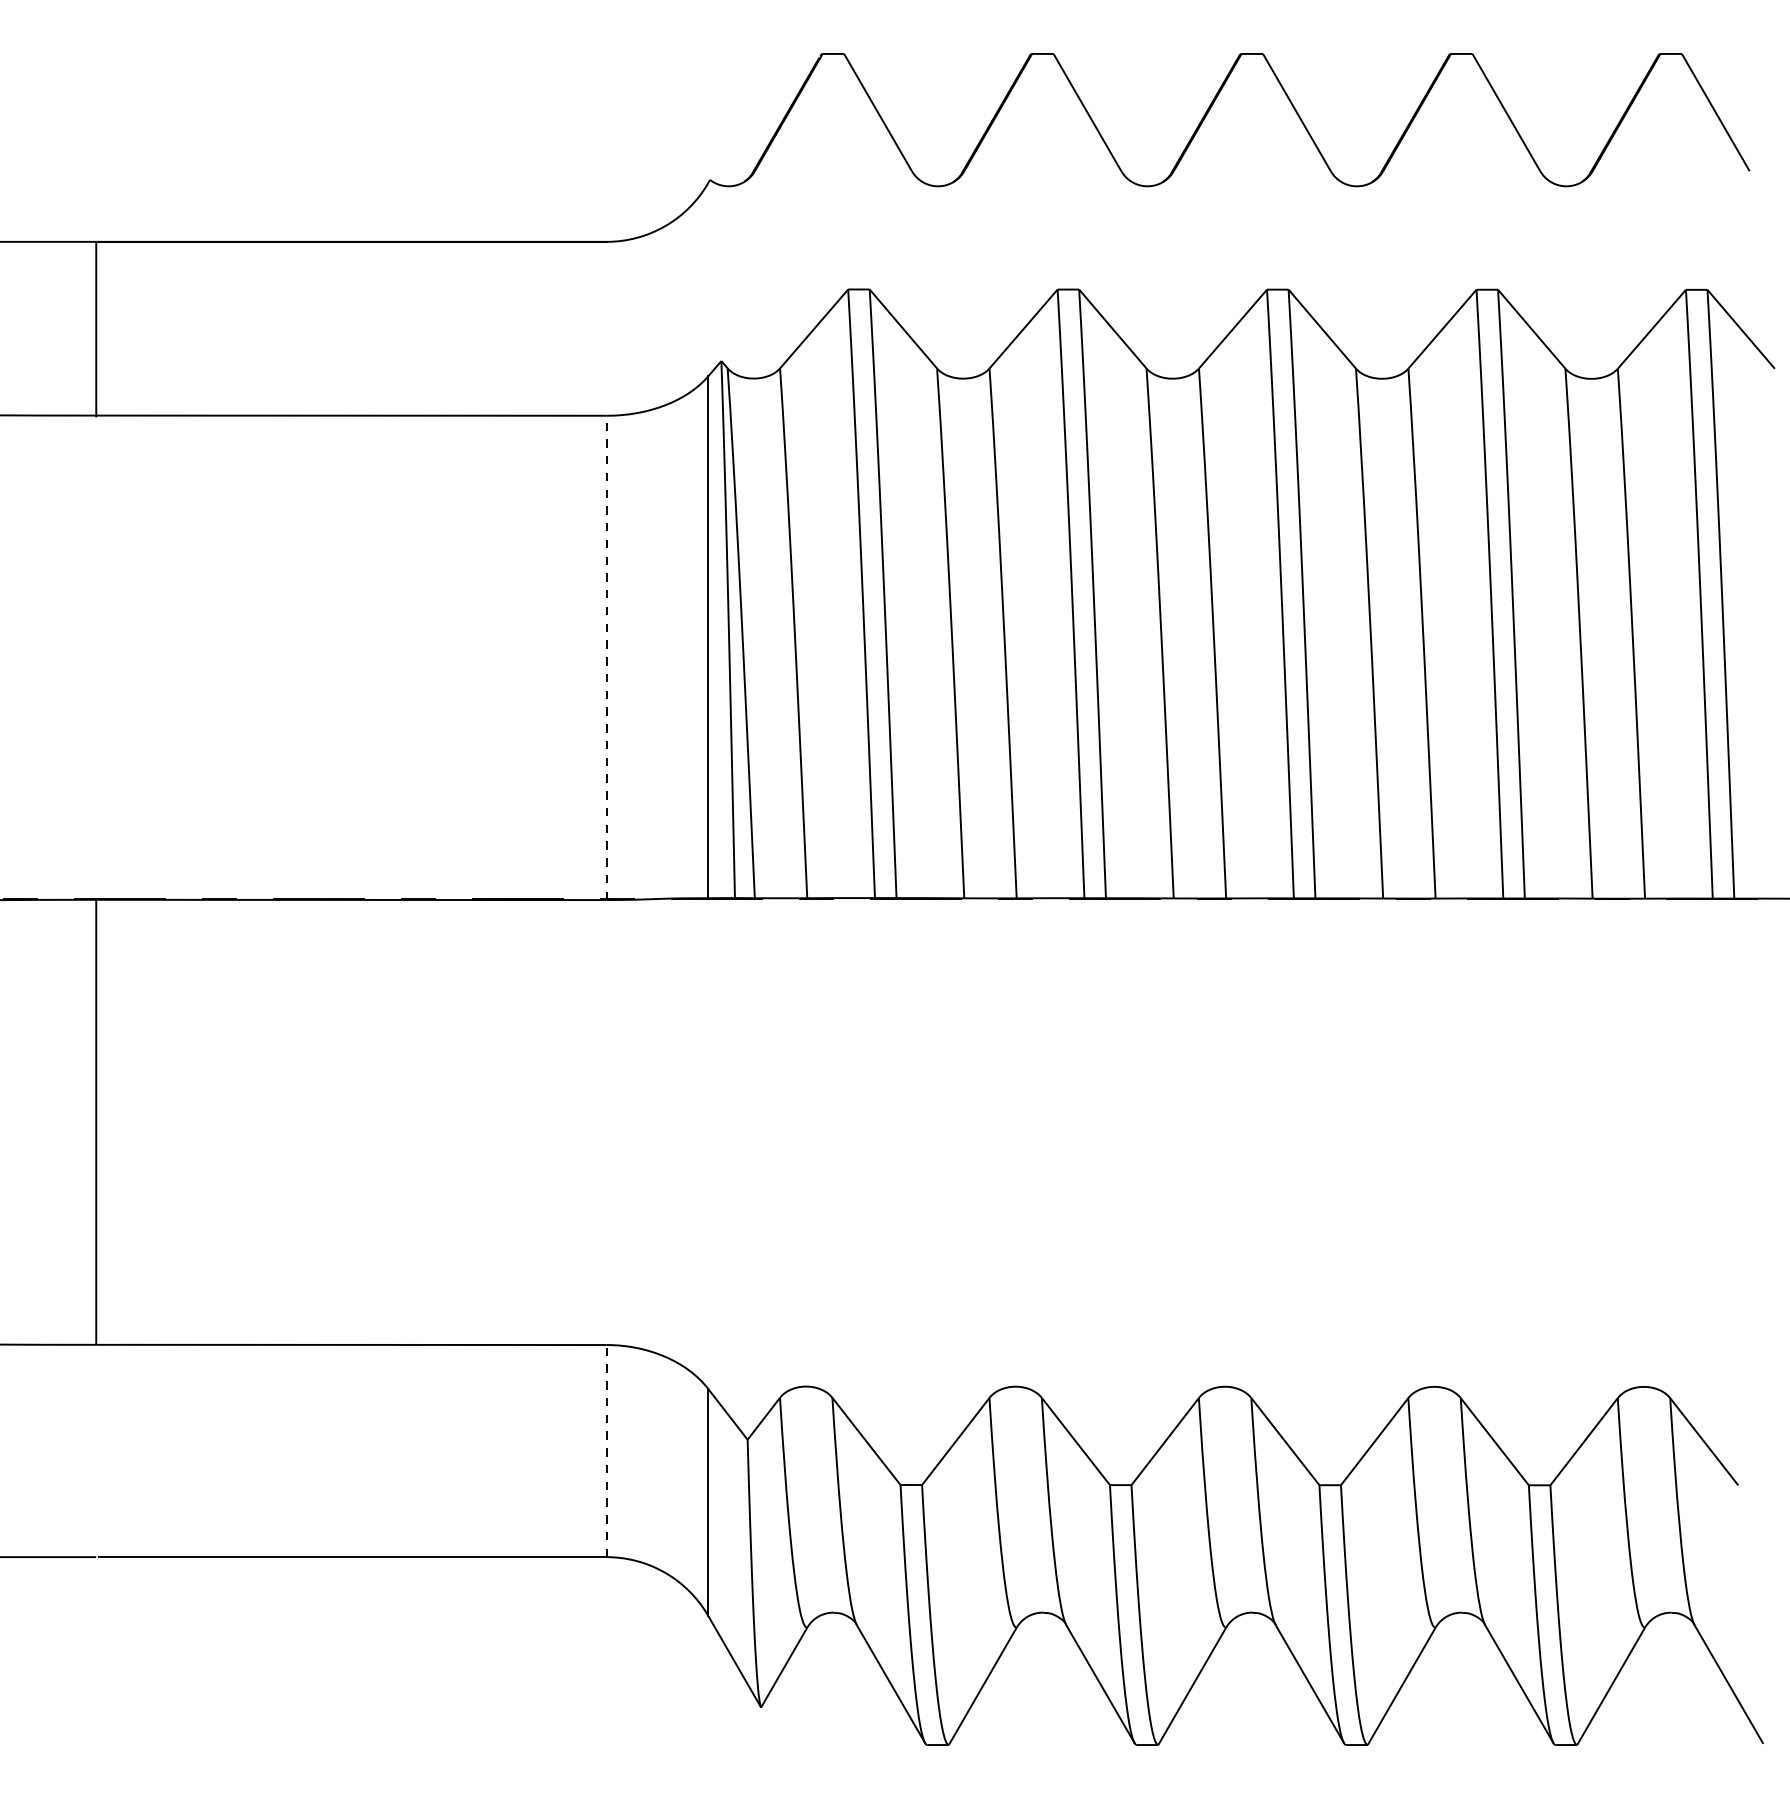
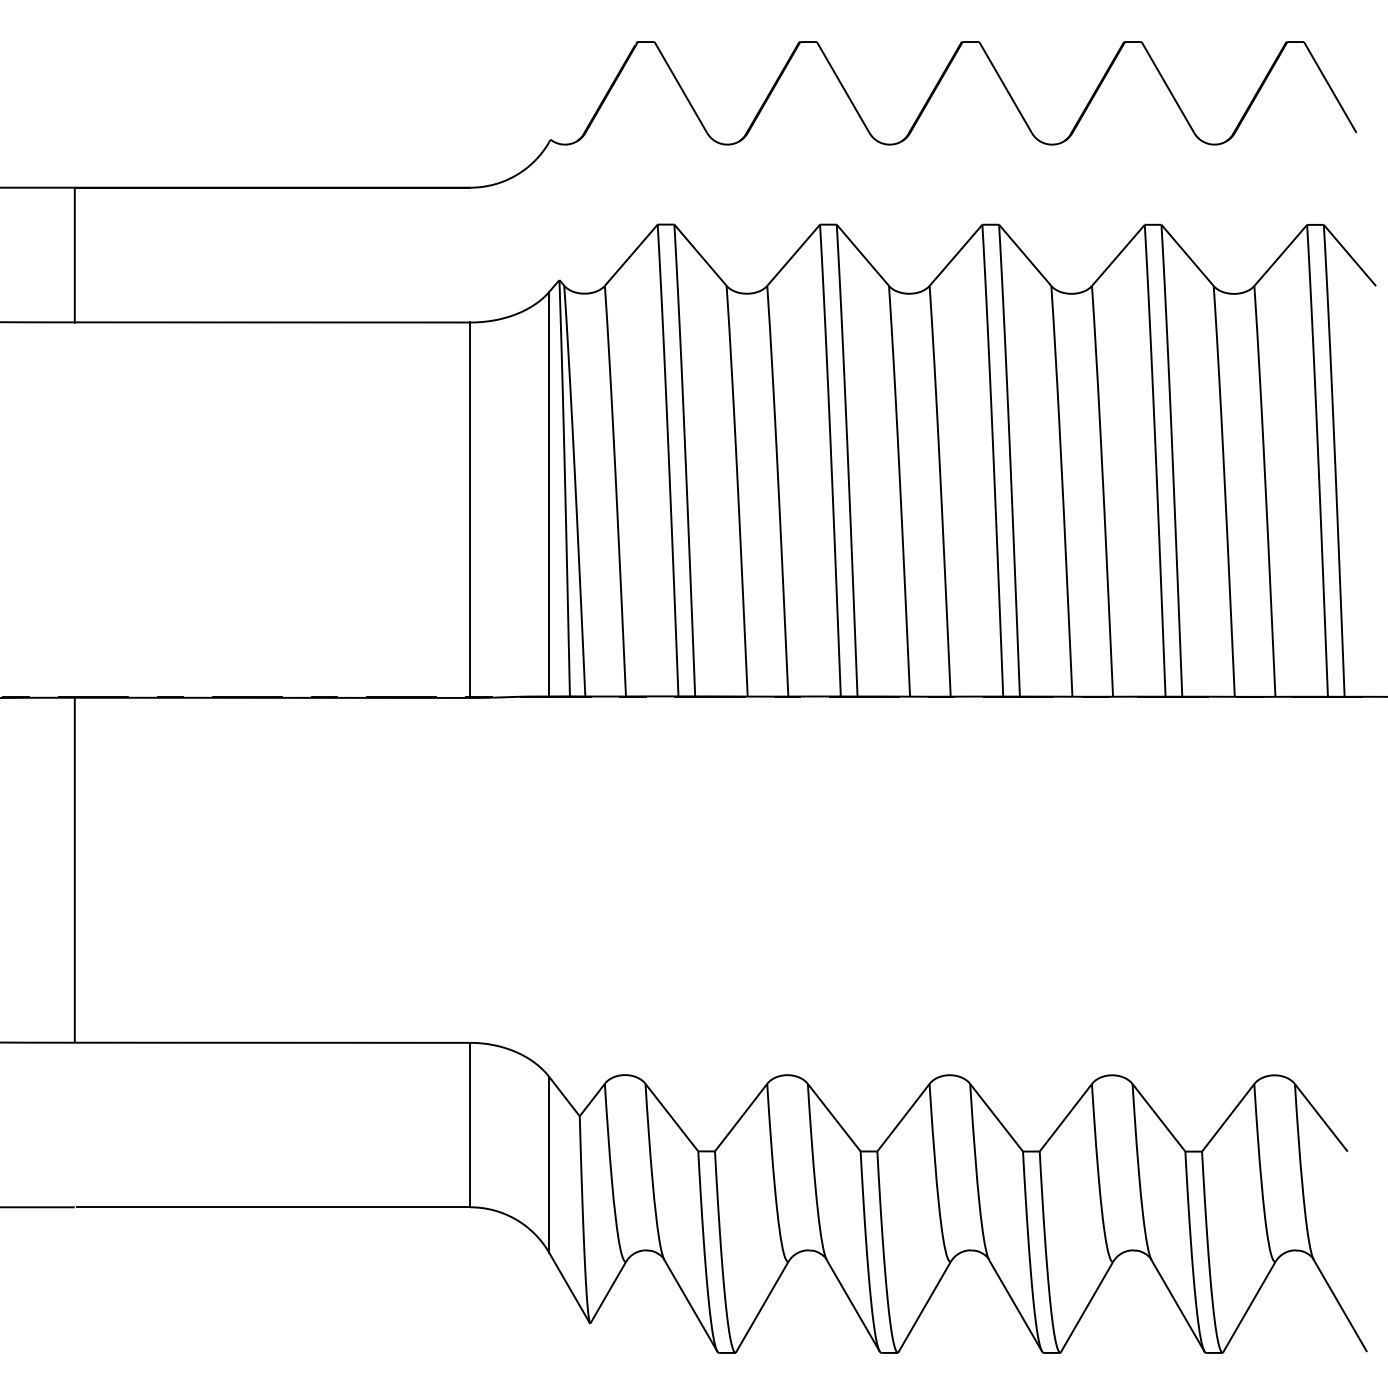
line: (606, 657) -> (470, 509), dashed -> solid
line: (606, 1450) -> (470, 1124), dashed -> solid

